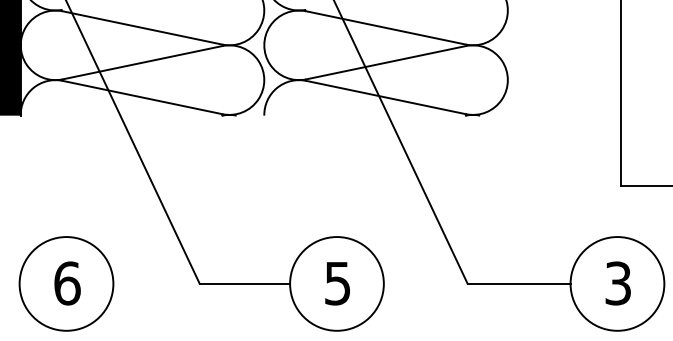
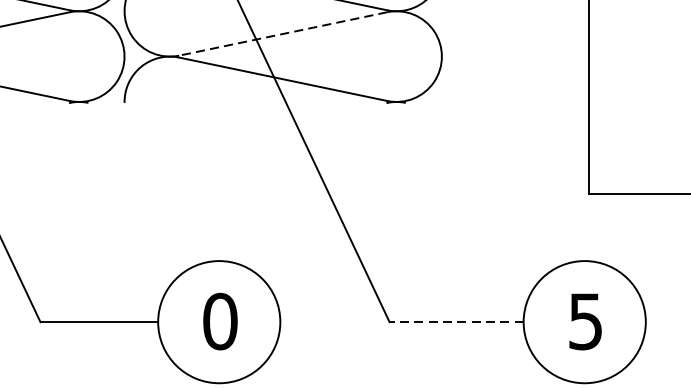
line: (386, 62) -> (283, 33), solid -> dashed
text: (618, 282) -> (586, 320), 3 -> 5
text: (337, 283) -> (219, 321), 5 -> 0
line: (518, 283) -> (455, 321), solid -> dashed

